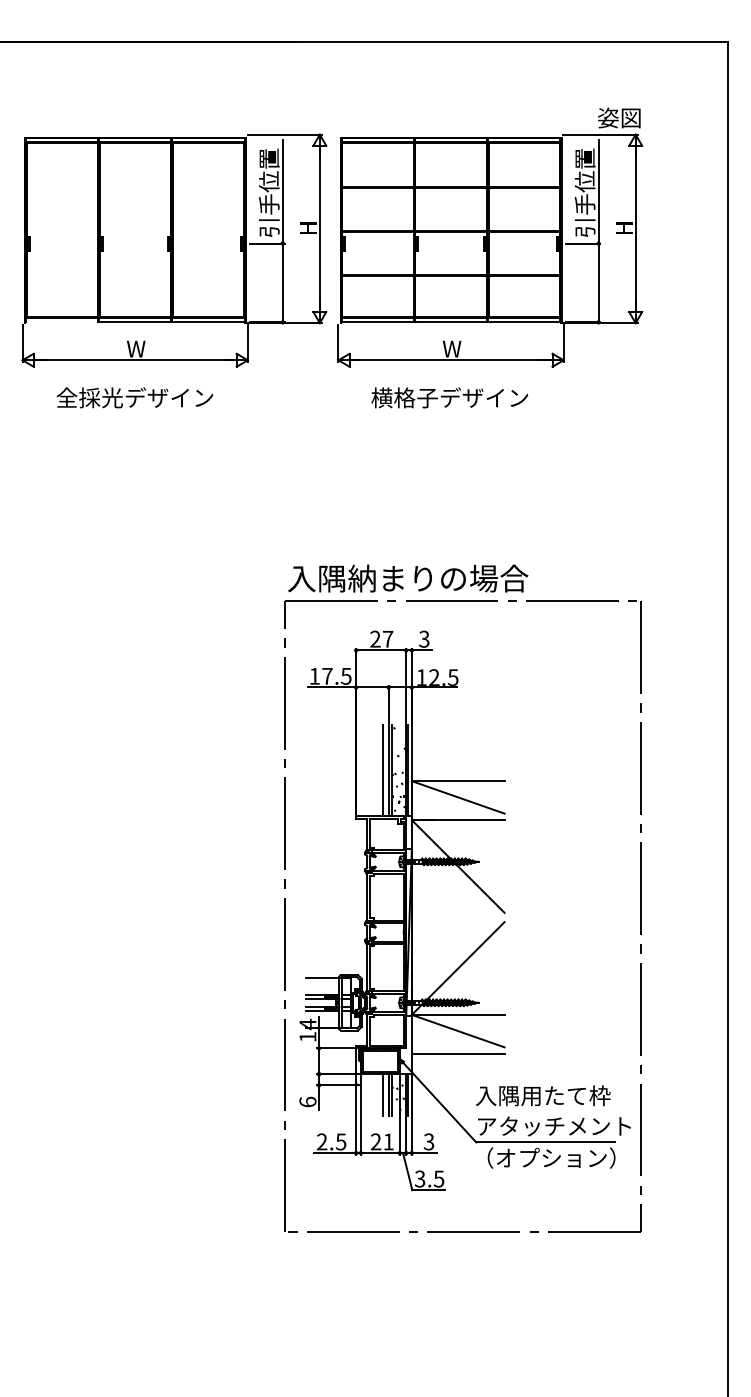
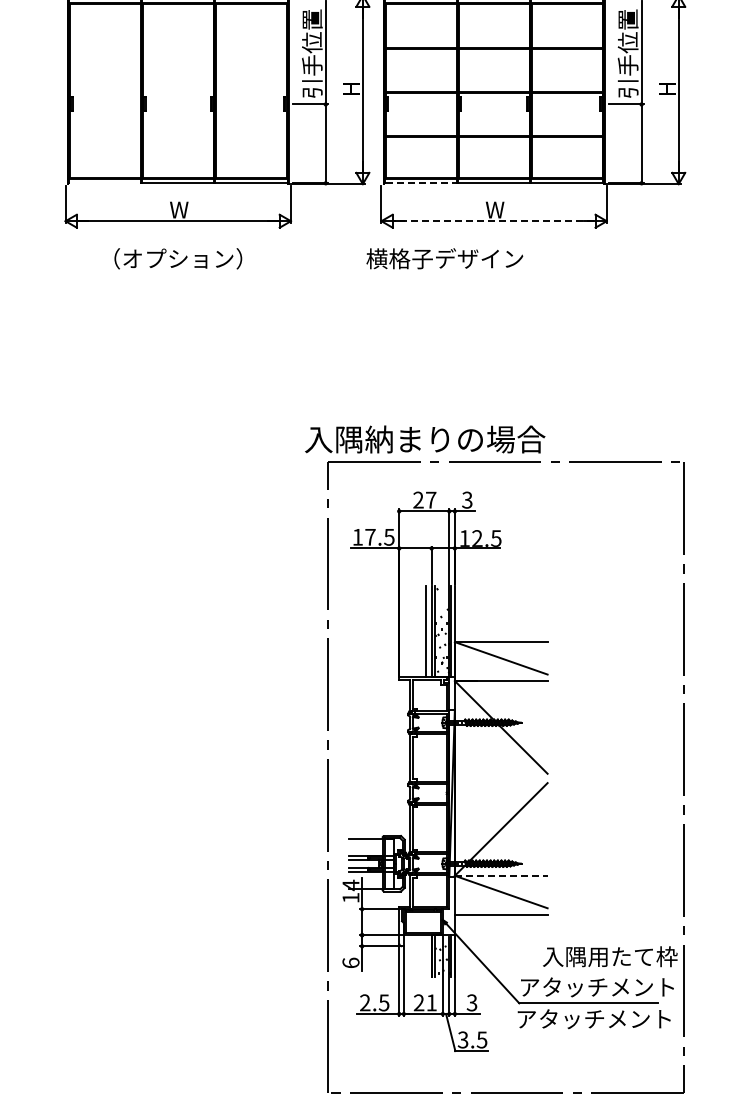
line: (377, 322) -> (420, 183), solid -> dashed
line: (451, 360) -> (494, 221), solid -> dashed
text: (134, 397) -> (177, 258), 全採光デザイン -> （オプション）
text: (449, 397) -> (444, 258), moved
text: (408, 578) -> (425, 439), moved
line: (458, 1014) -> (501, 875), solid -> dashed
line: (383, 1095) -> (426, 956), removed
text: (543, 1095) -> (610, 956), moved
text: (550, 1157) -> (593, 1018), （オプション） -> アタッチメント

